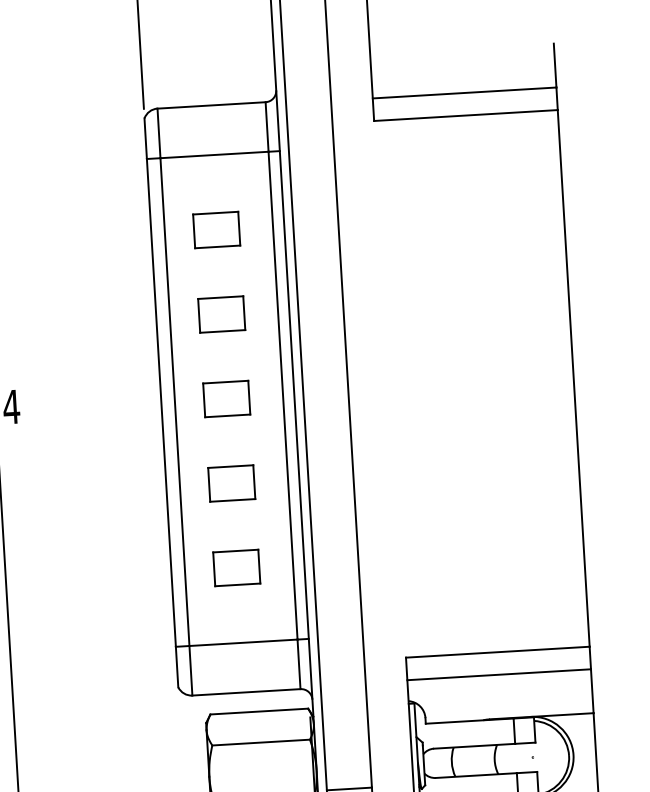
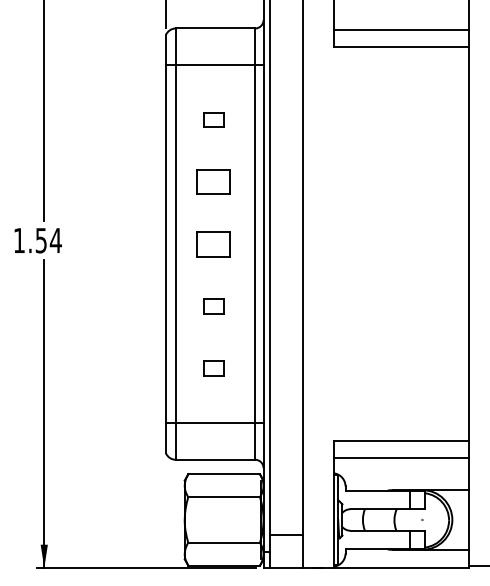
part: (216, 229) -> (213, 119), size x0.6
part: (231, 483) -> (213, 306), size x0.6
part: (236, 568) -> (213, 368), size x0.6

